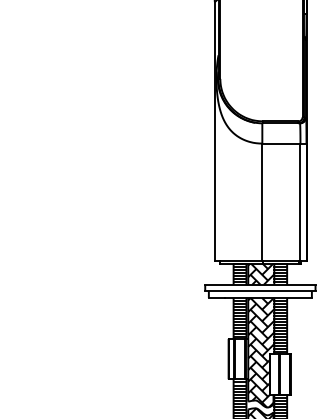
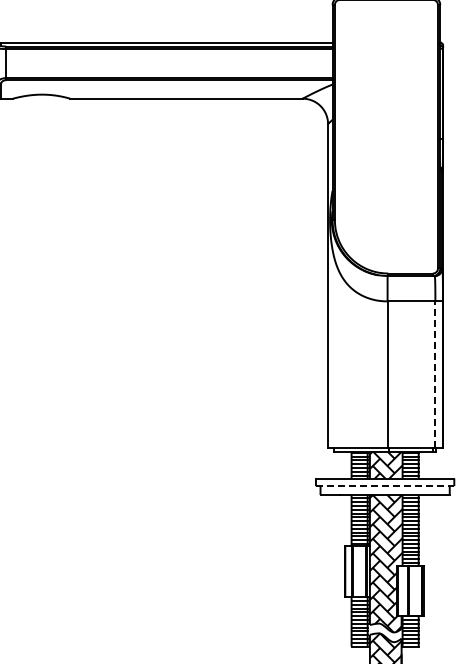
line: (300, 201) -> (435, 374), solid -> dashed
line: (260, 291) -> (385, 486), solid -> dashed

